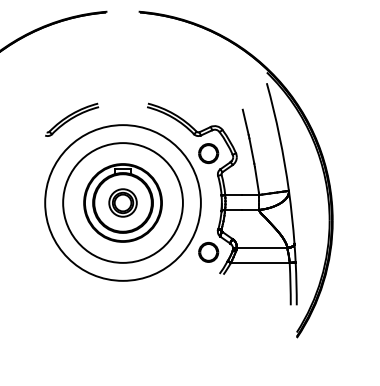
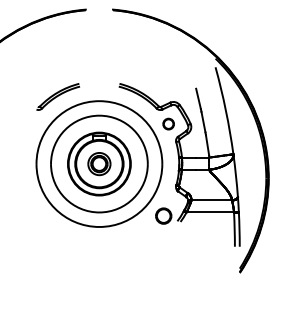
part: (208, 153) -> (168, 124), size x0.7
part: (208, 252) -> (163, 216), moved

